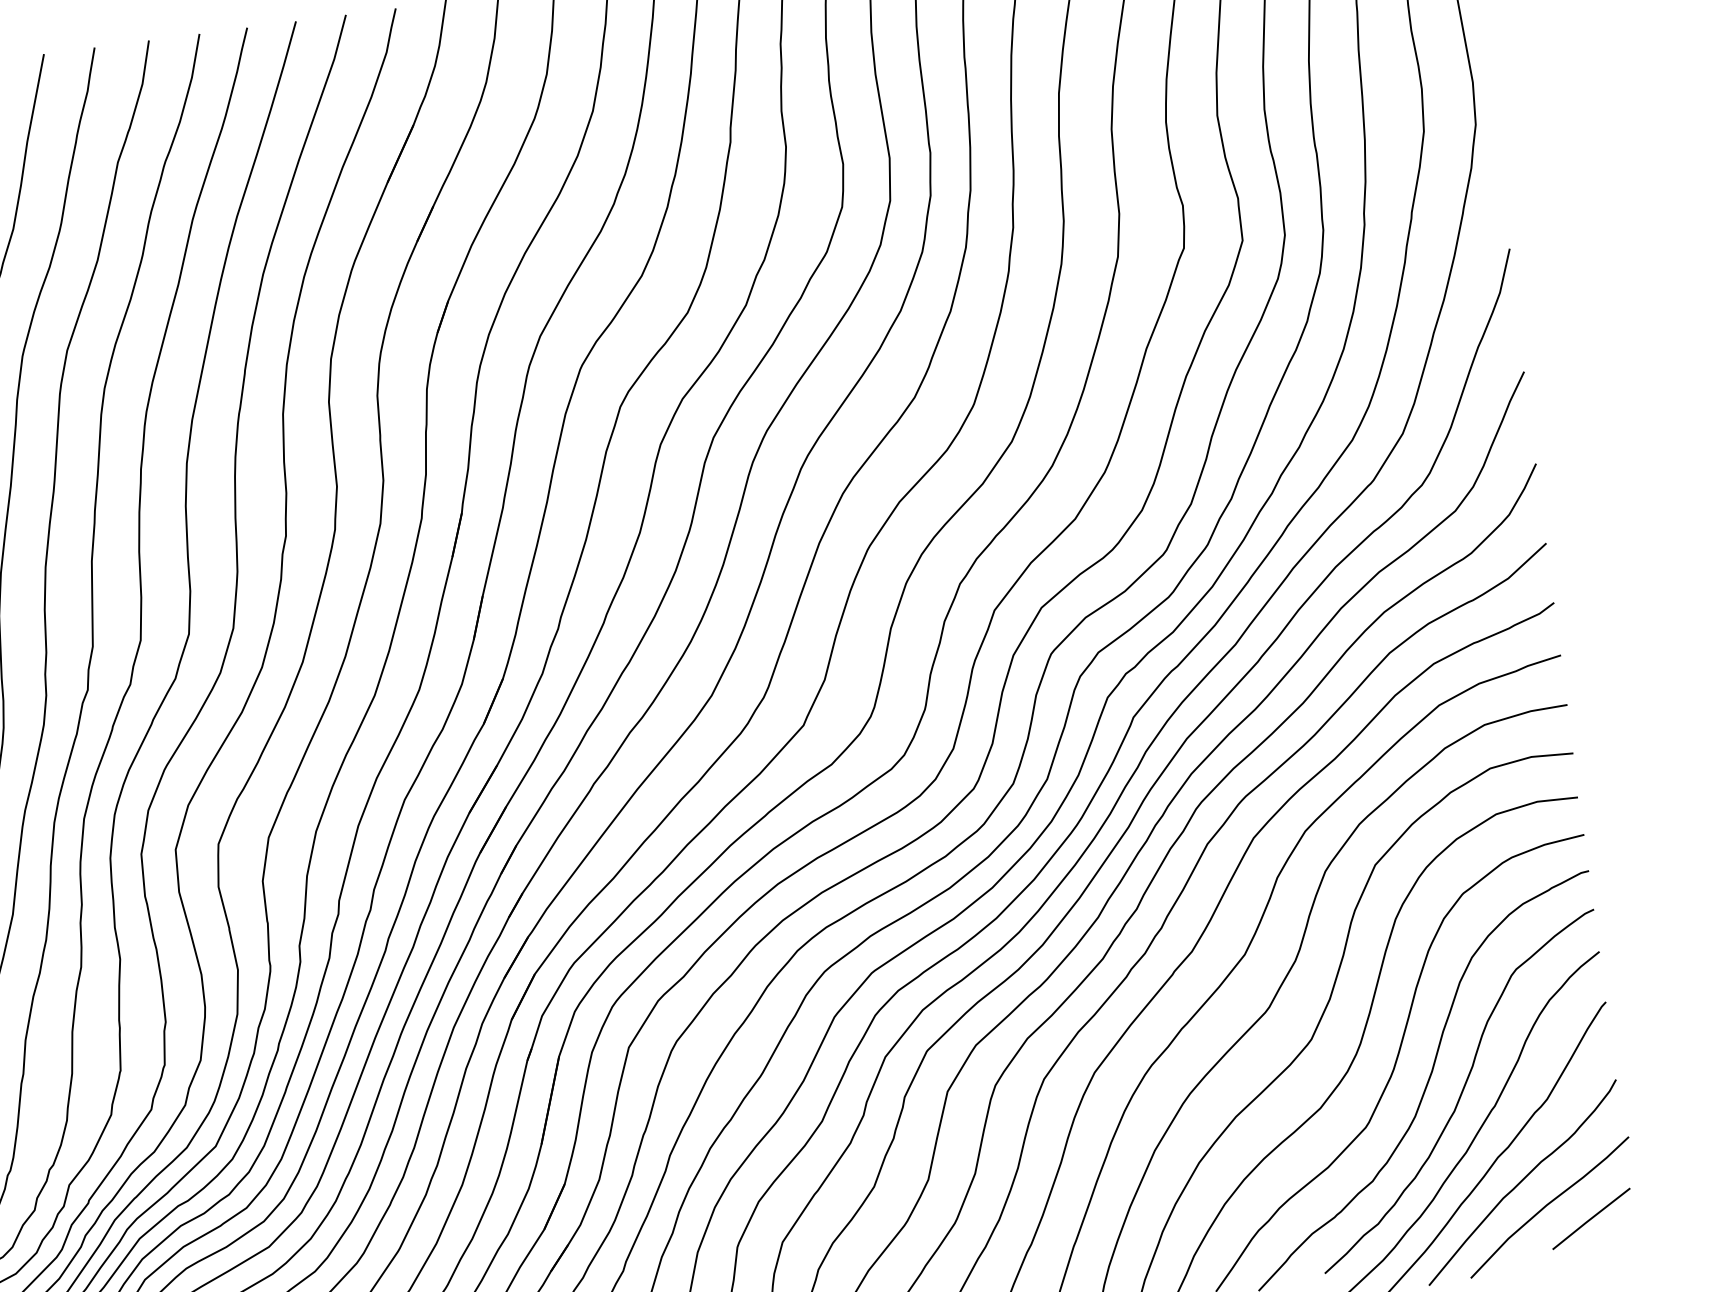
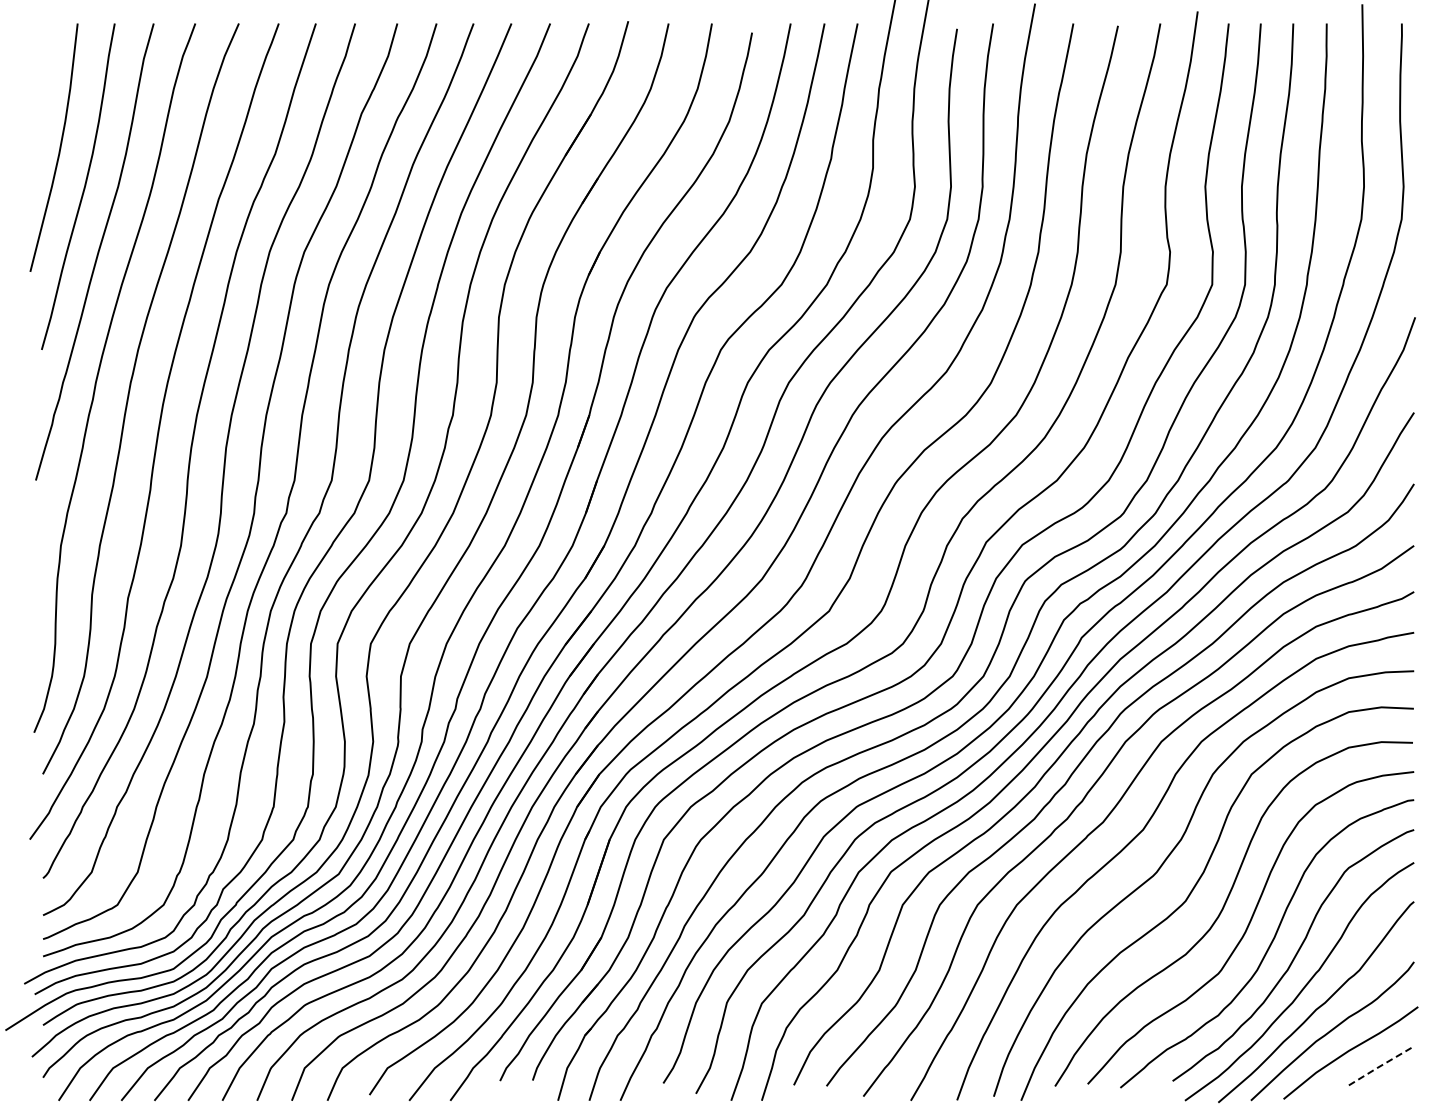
line: (1591, 1218) -> (1381, 1065), solid -> dashed

